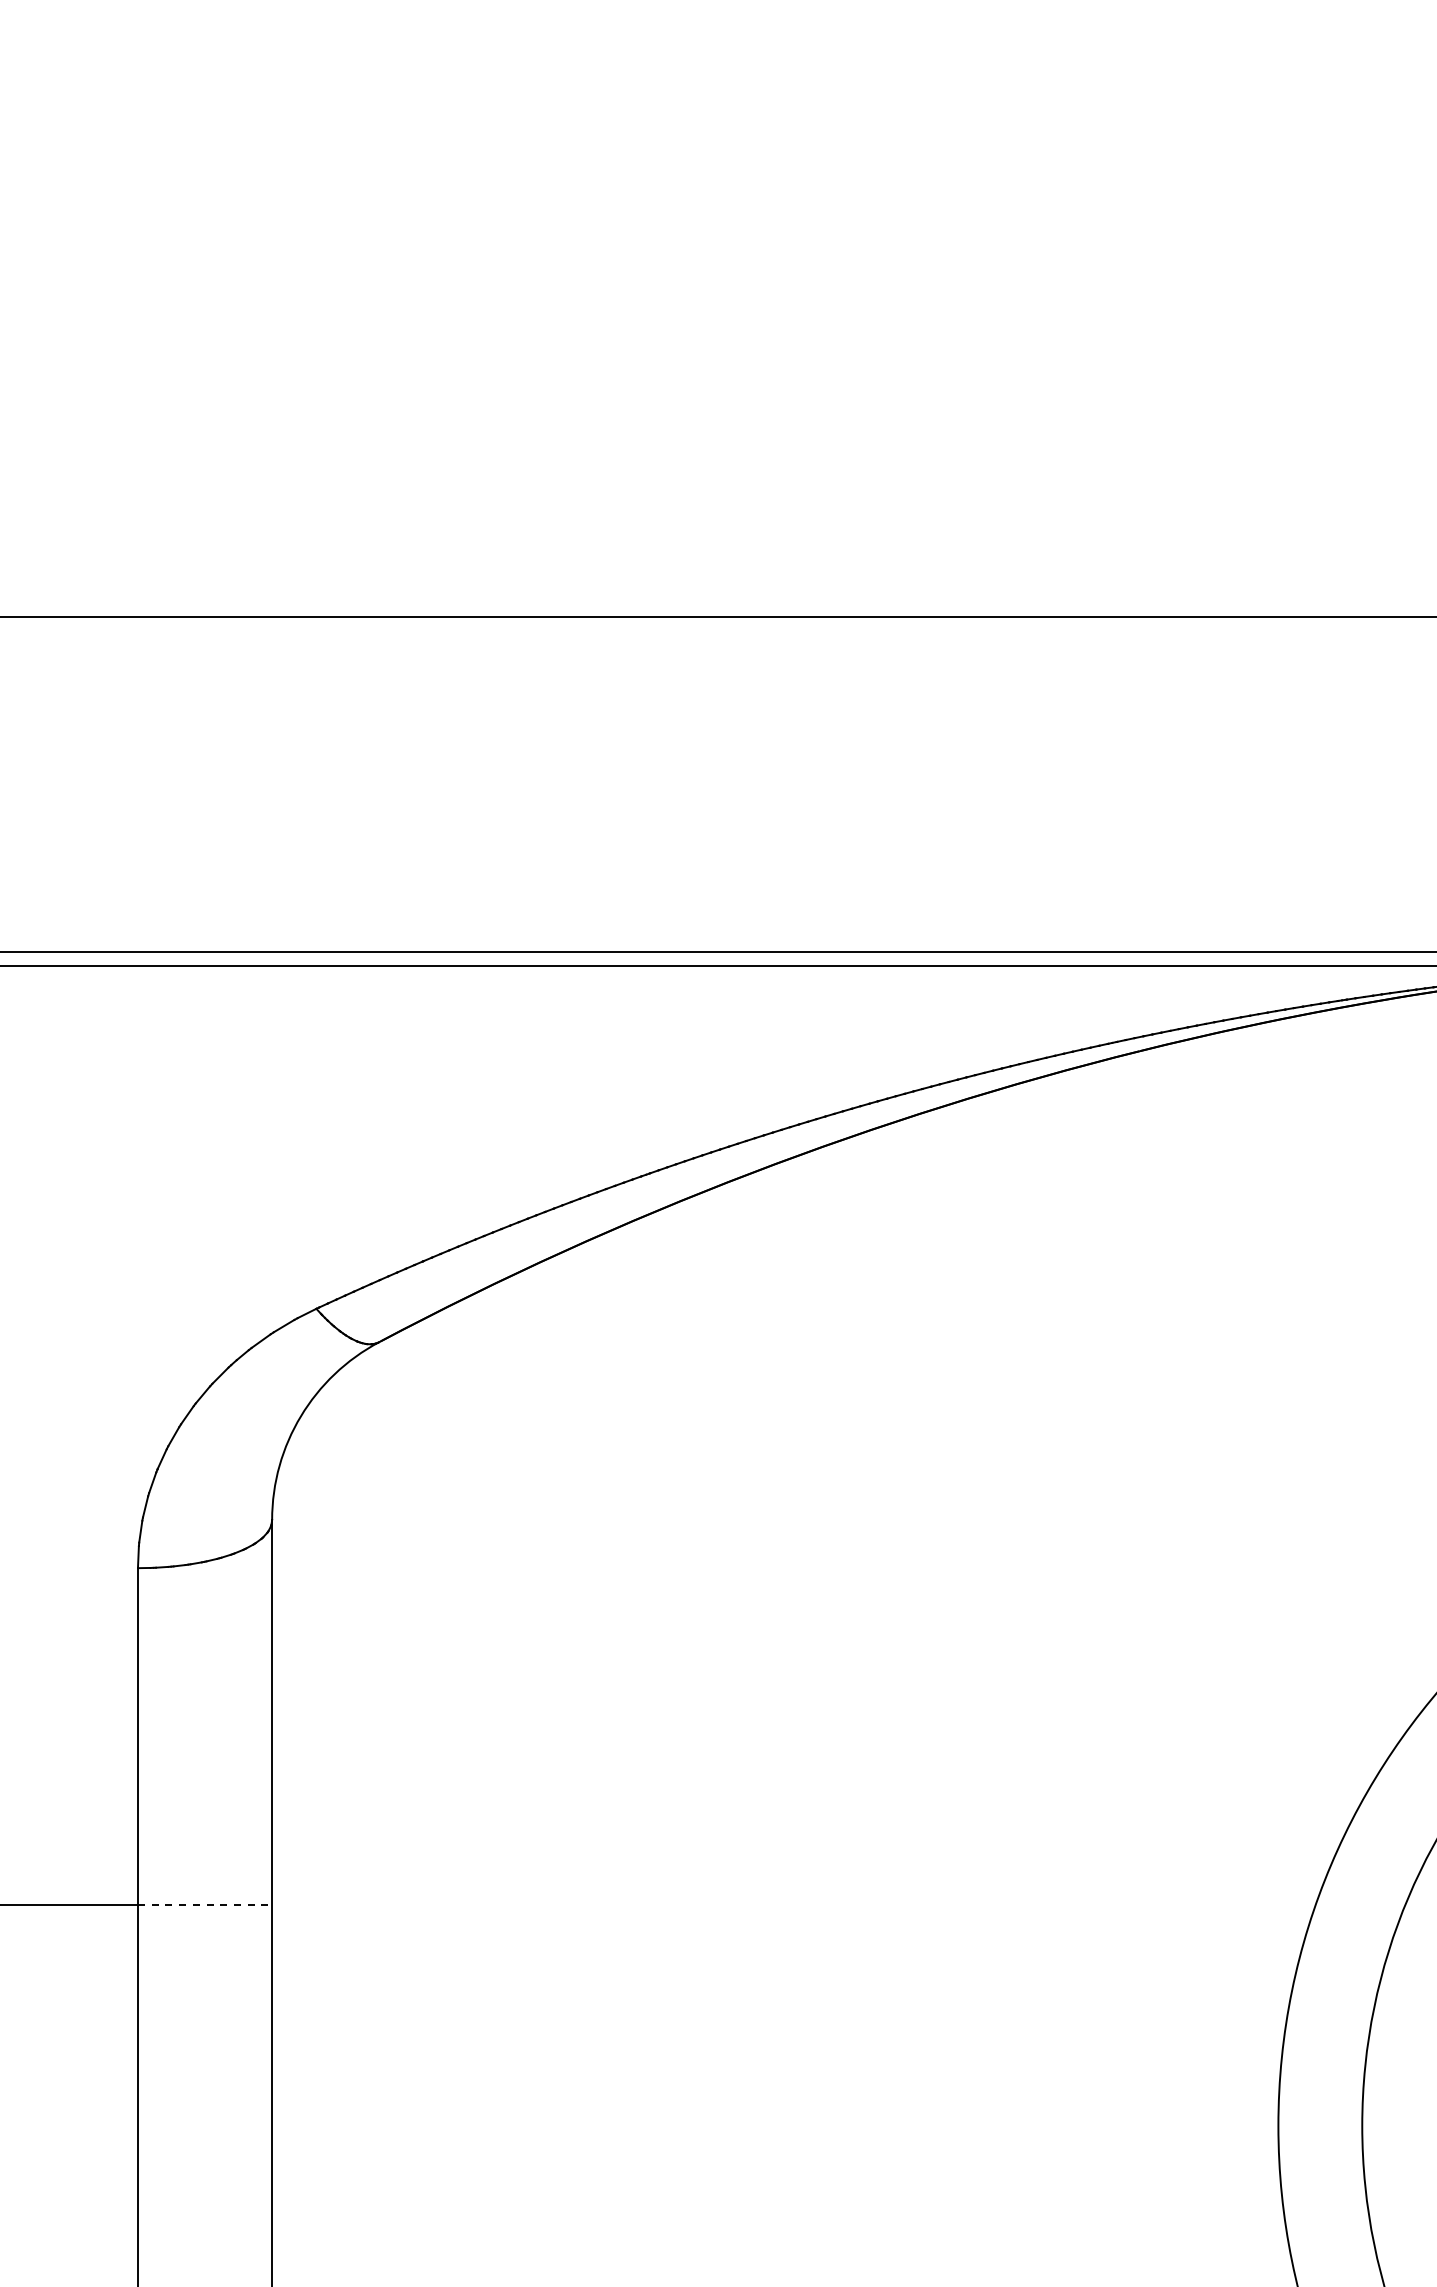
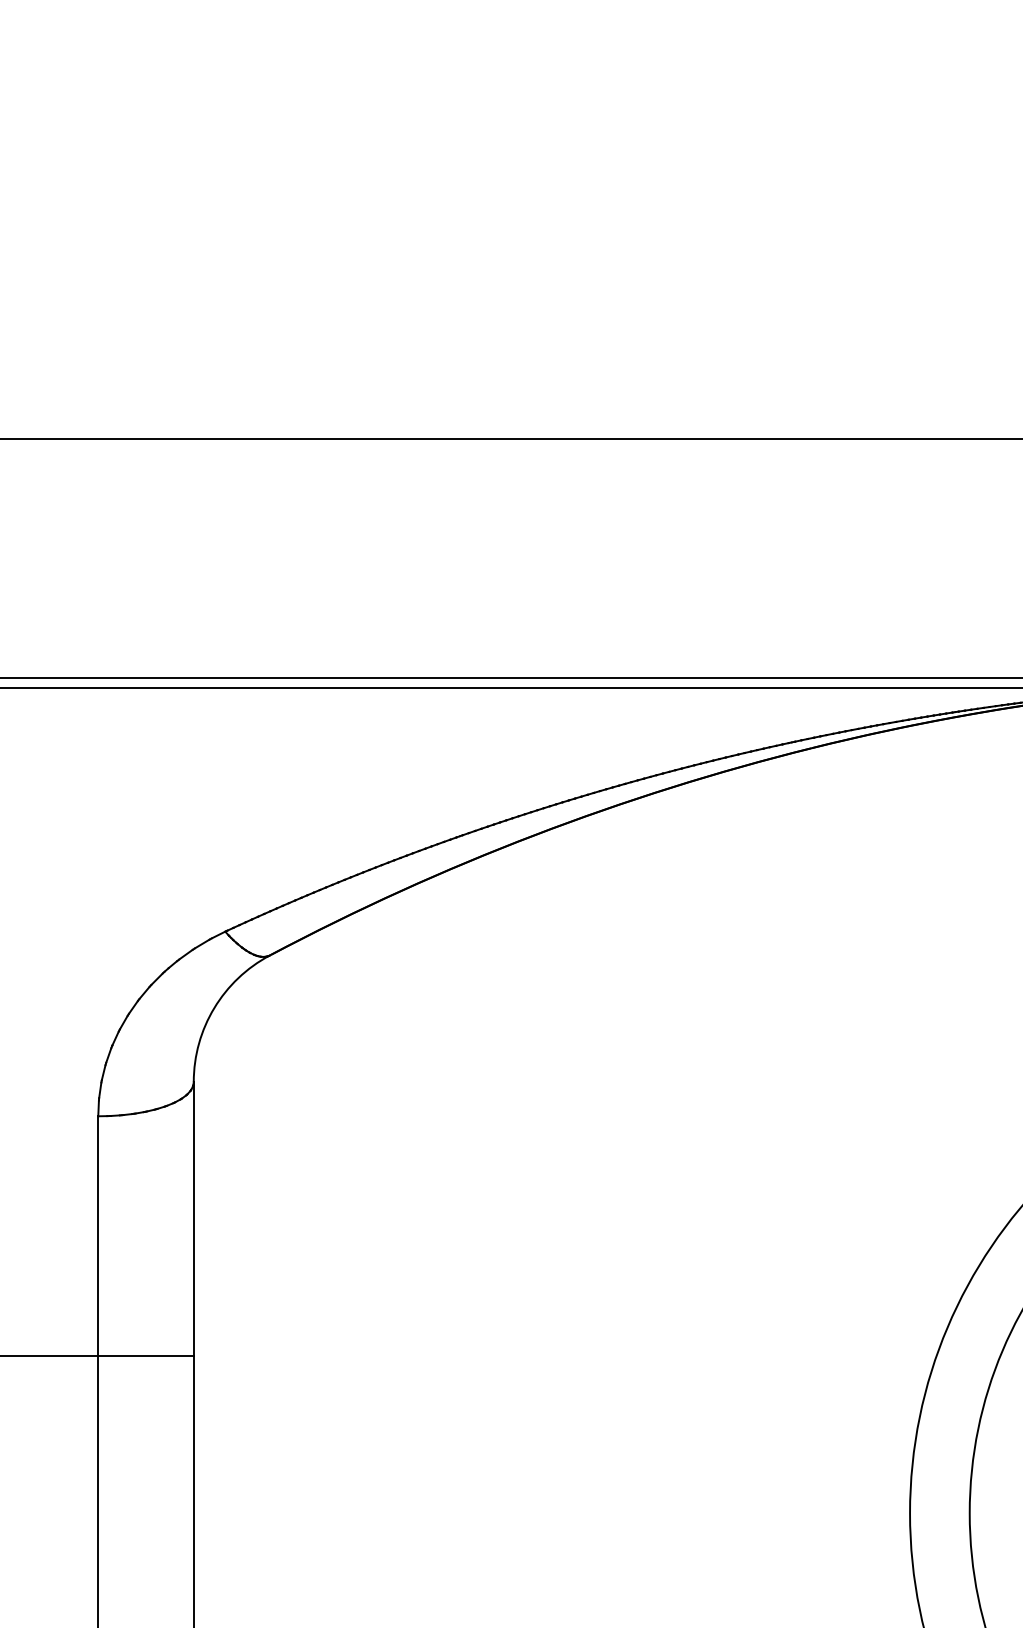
line: (205, 1905) -> (146, 1356), dashed -> solid

